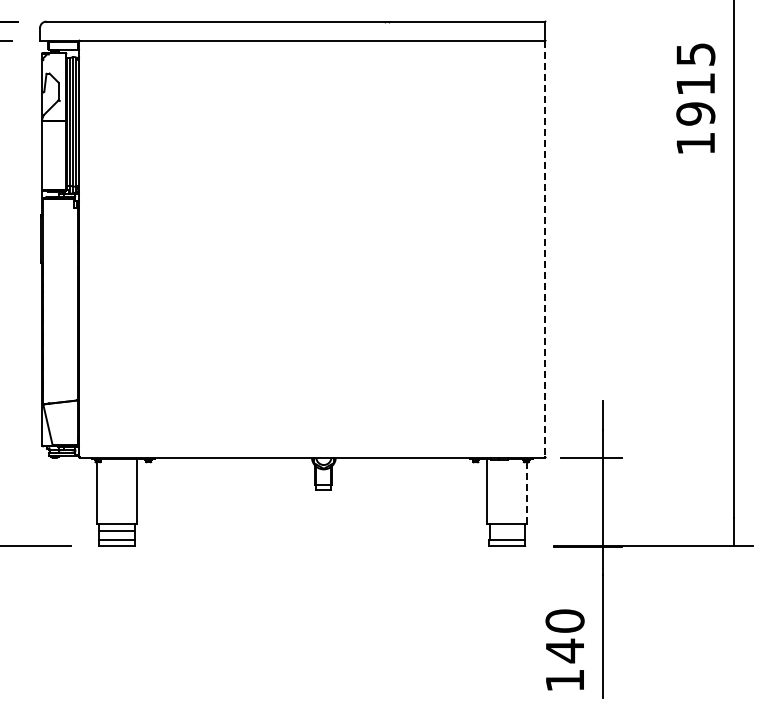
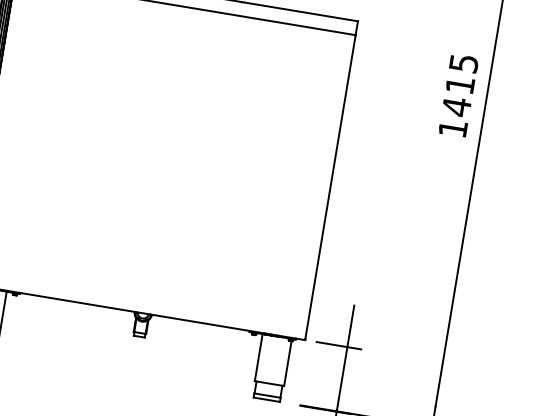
text: (695, 113) -> (456, 106), 1915 -> 1415
line: (545, 249) -> (330, 187), dashed -> solid
line: (527, 493) -> (287, 363), dashed -> solid

